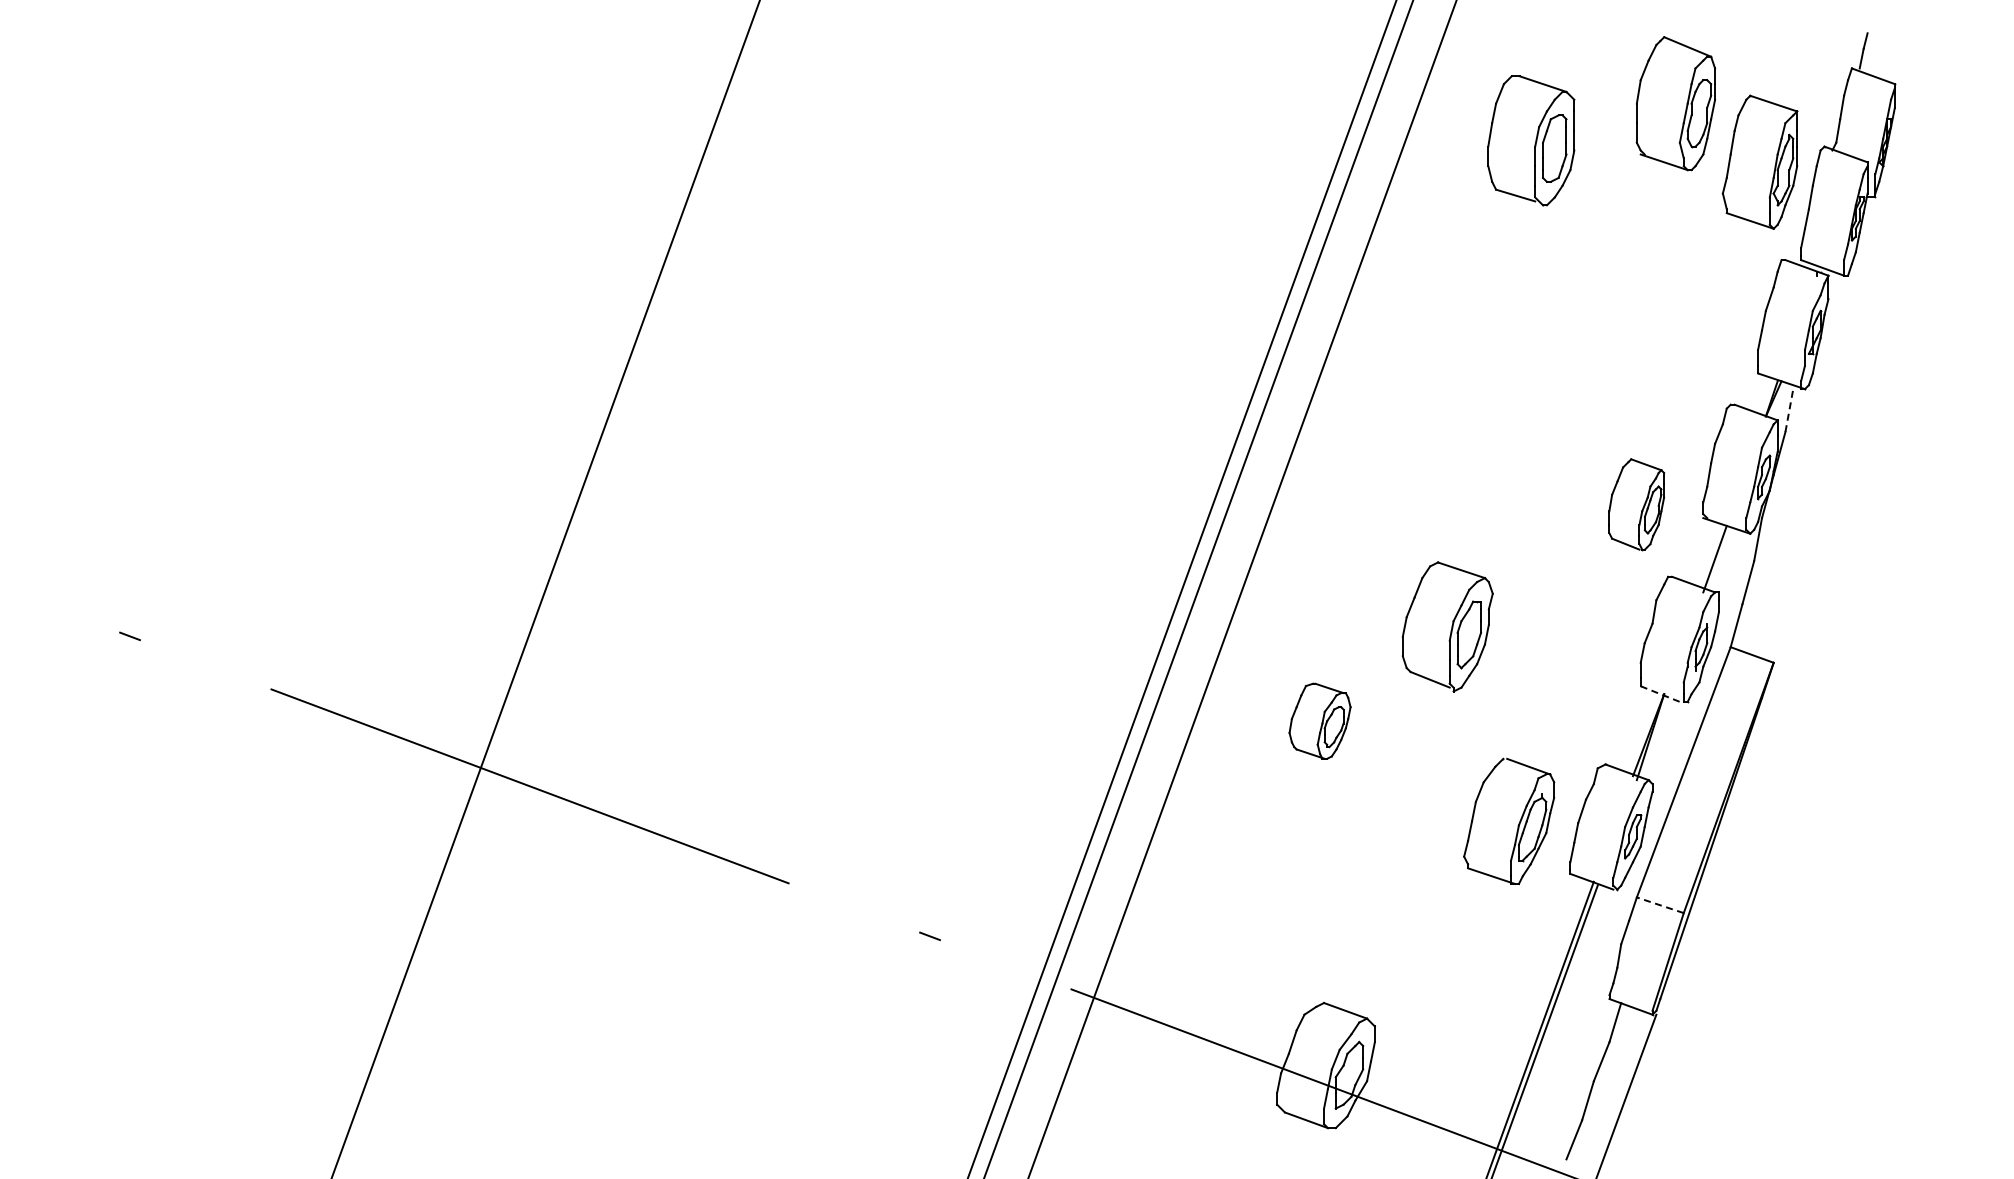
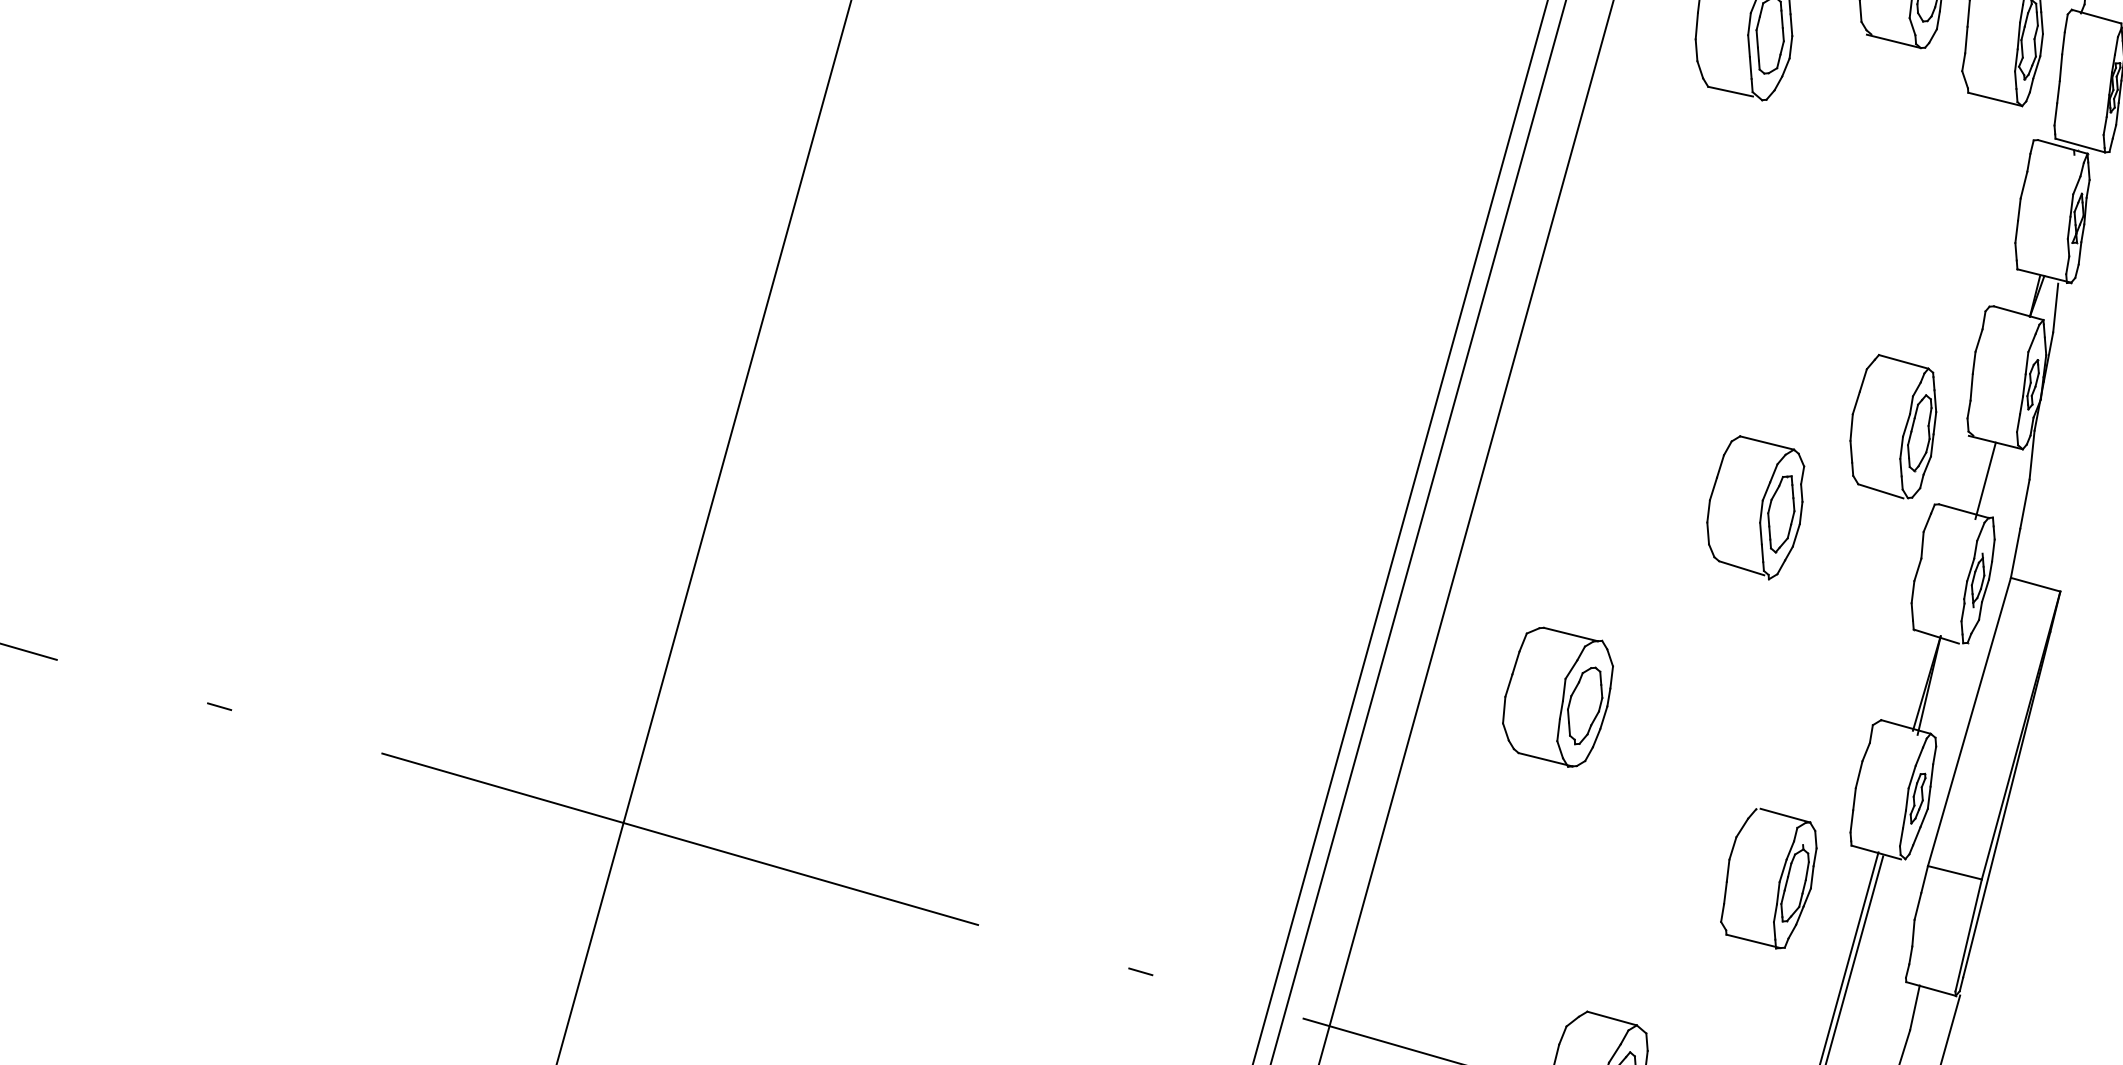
line: (1789, 410) -> (2055, 307), dashed -> solid
part: (1636, 504) -> (1892, 426), size x1.43
part: (1447, 626) -> (1756, 507), moved
line: (1660, 694) -> (1936, 636), dashed -> solid
part: (1319, 720) -> (1557, 696), size x1.67
part: (1517, 825) -> (1778, 882), moved
line: (1660, 905) -> (1955, 873), dashed -> solid

